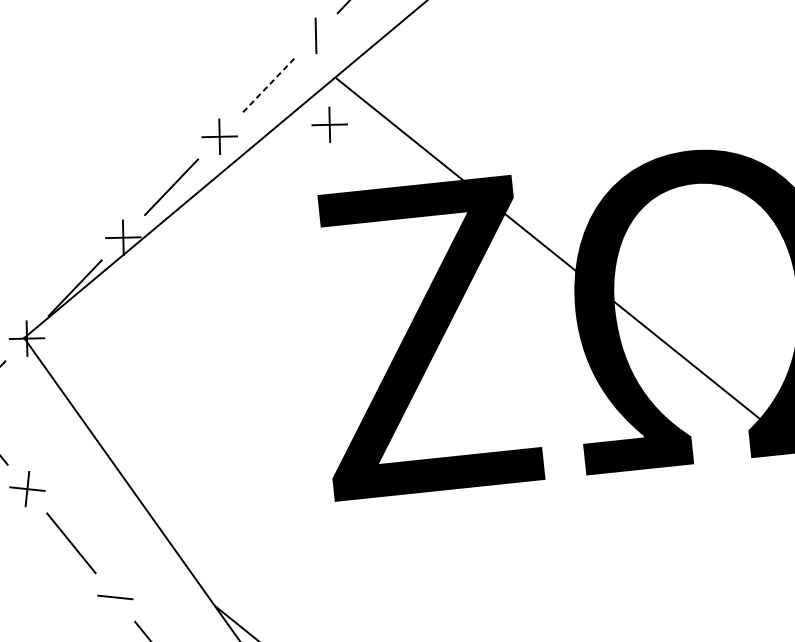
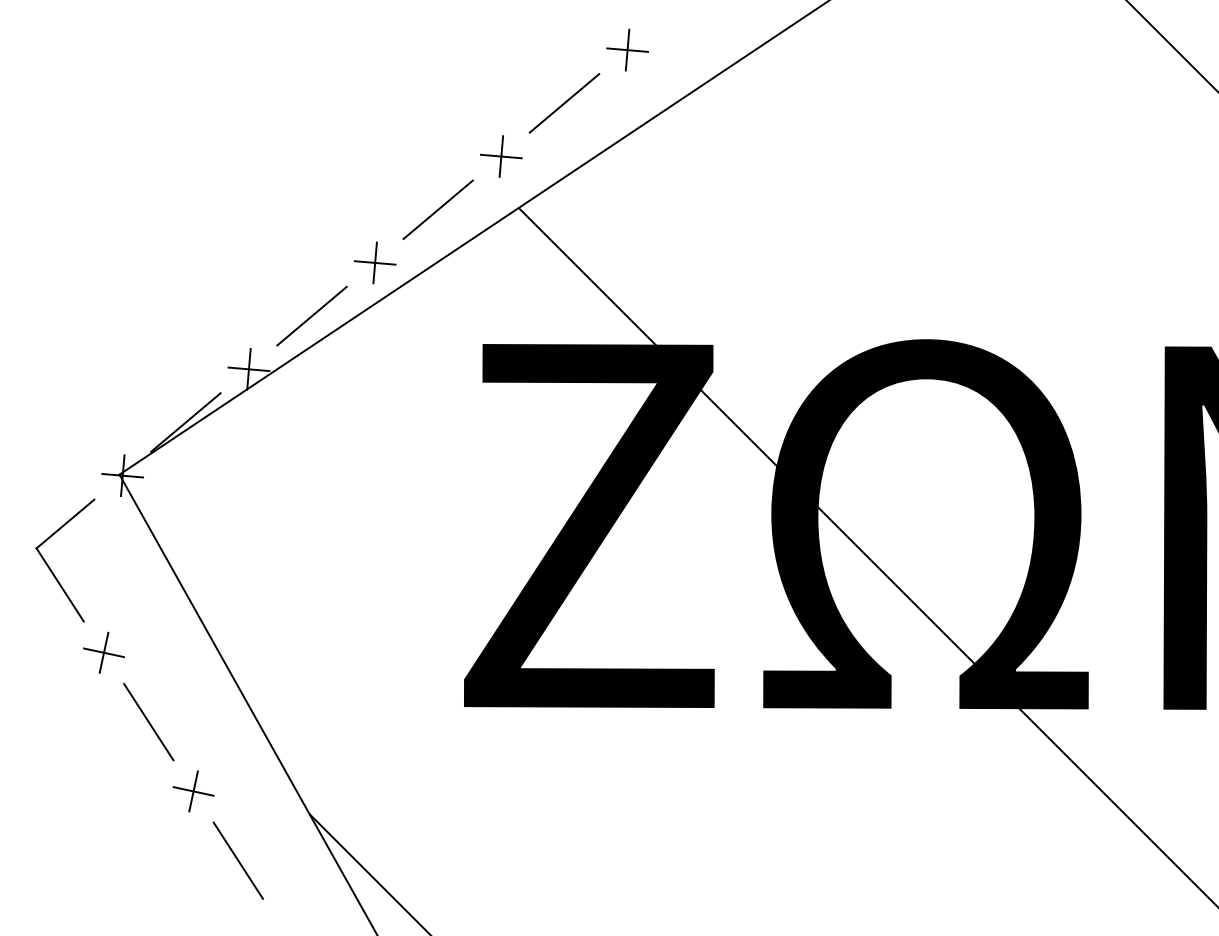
line: (316, 35) -> (501, 156), added
line: (267, 87) -> (437, 210), dashed -> solid
part: (329, 124) -> (505, 262), removed
line: (115, 597) -> (193, 791), added

